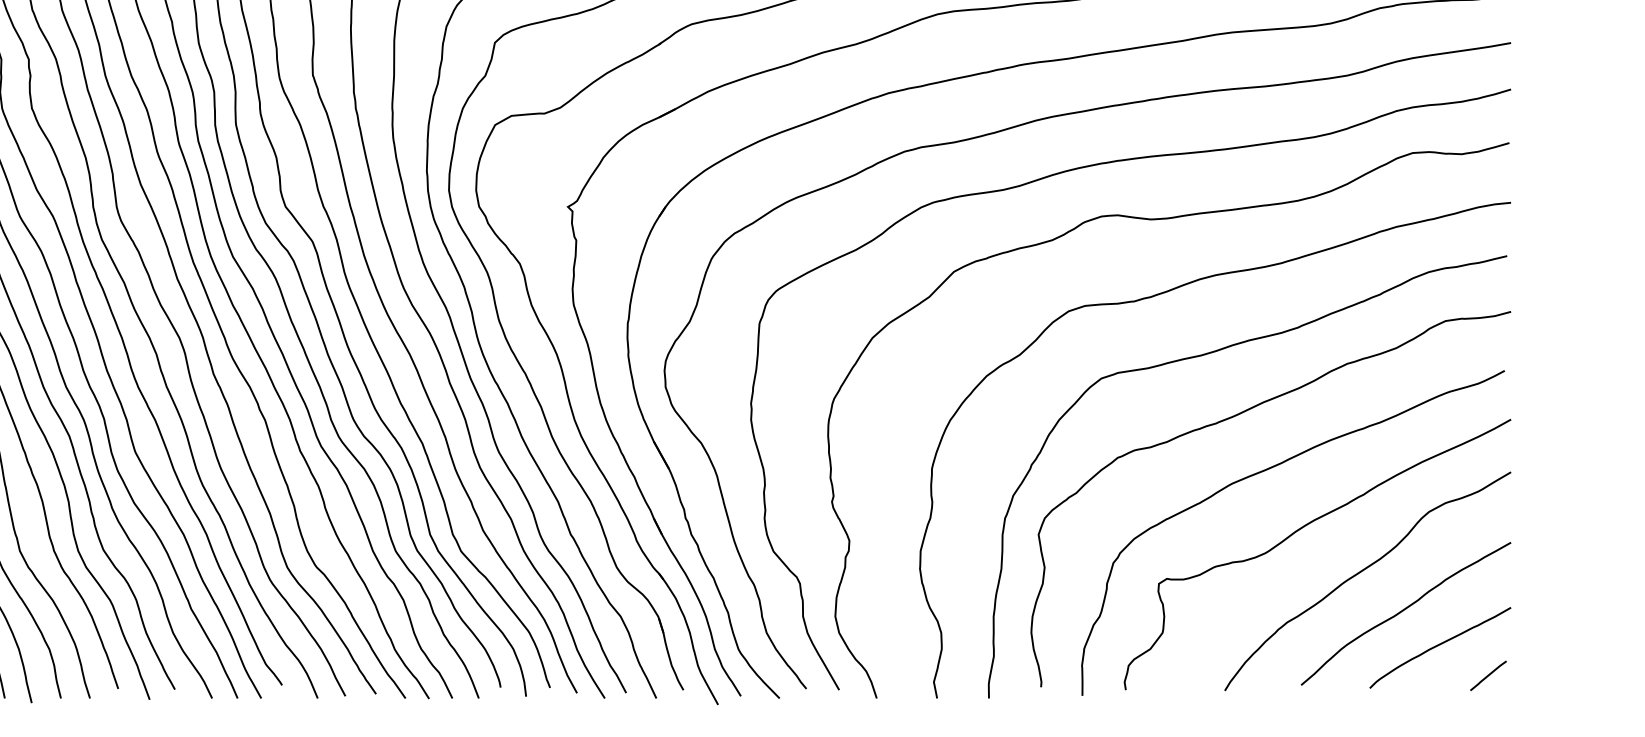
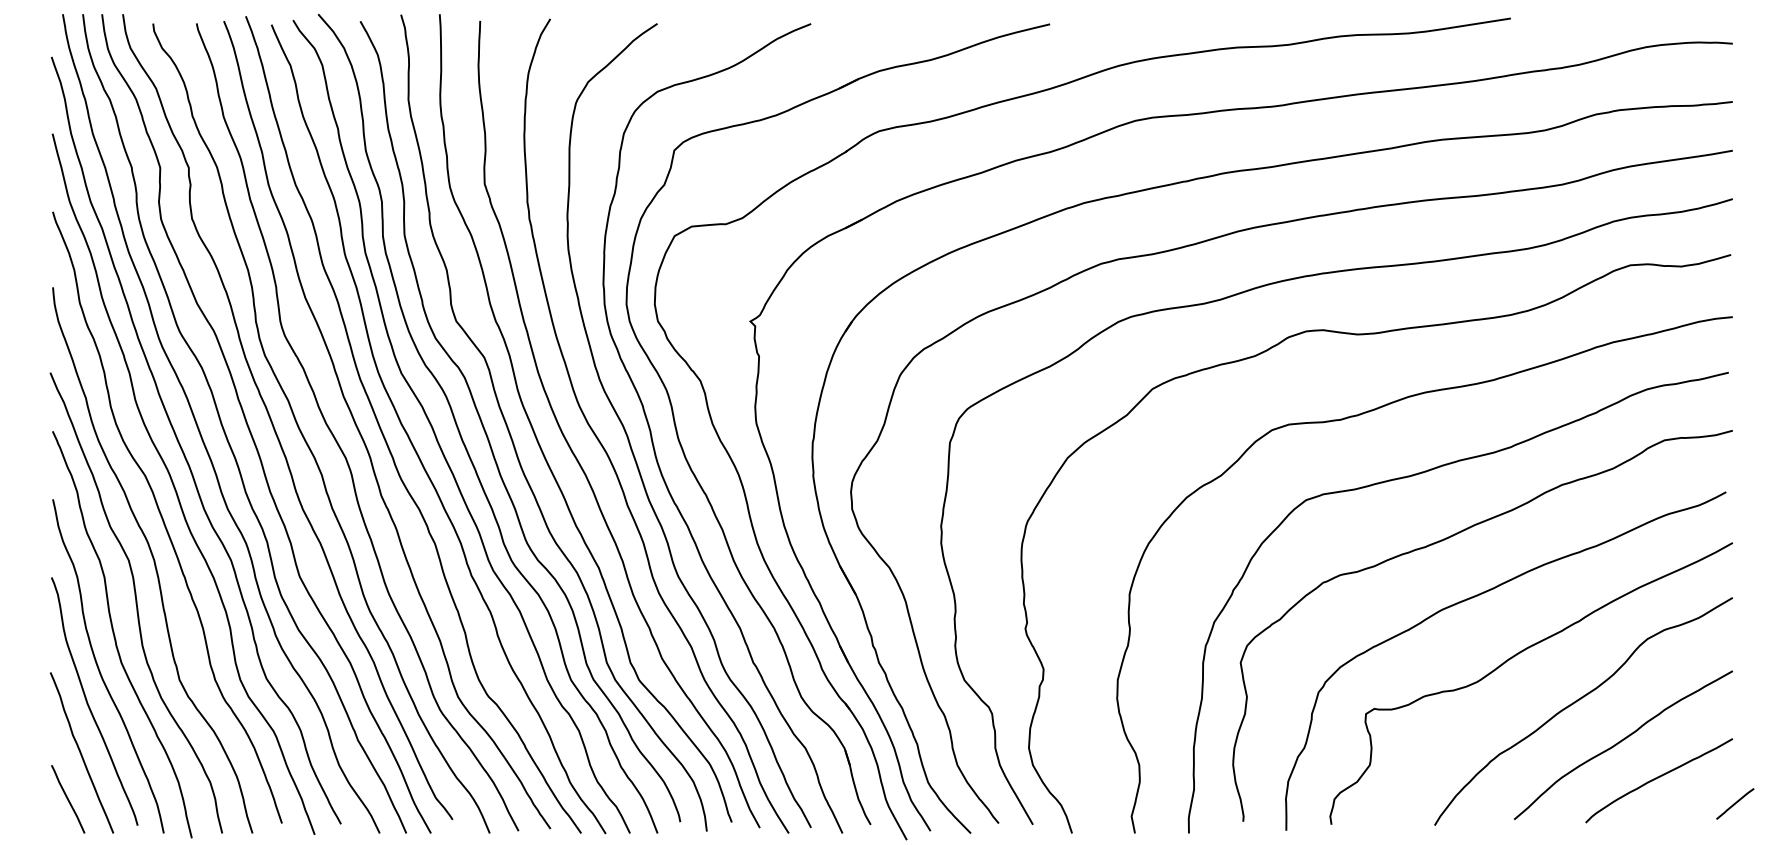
line: (1488, 675) -> (1735, 803), moved

